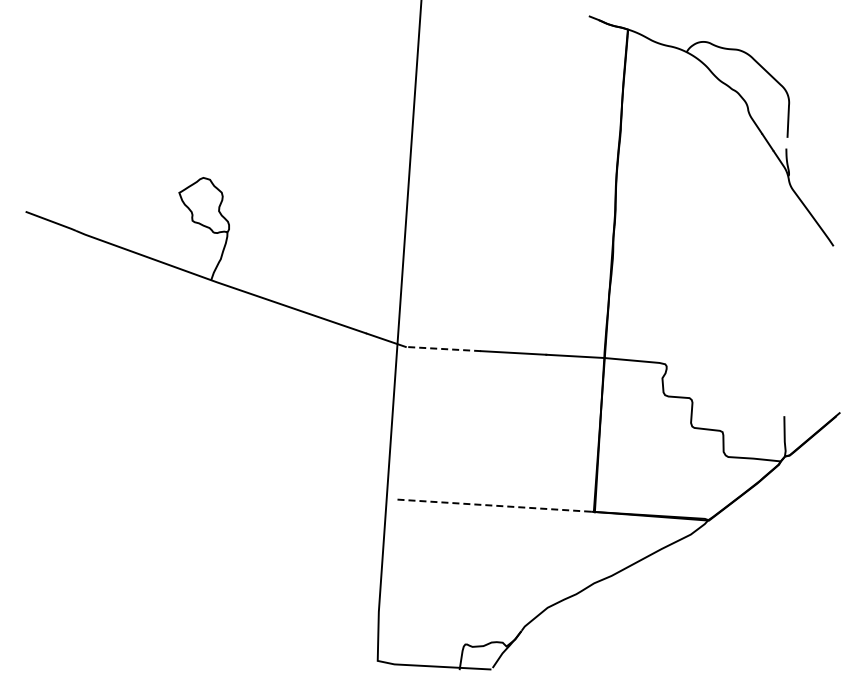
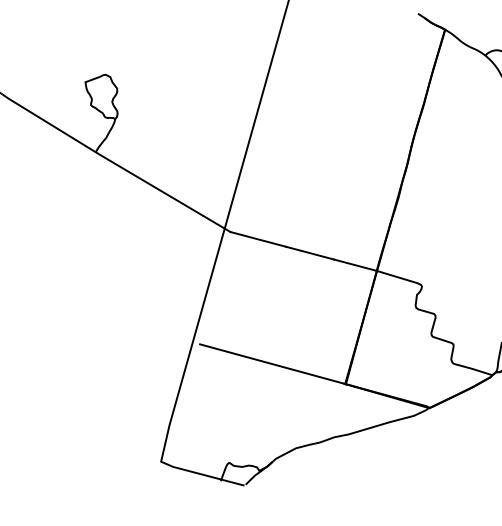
line: (443, 349) -> (258, 239), dashed -> solid
line: (493, 505) -> (271, 363), dashed -> solid

